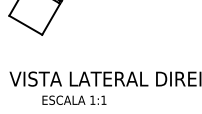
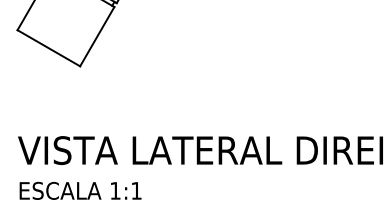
text: (74, 99) -> (80, 189), moved

